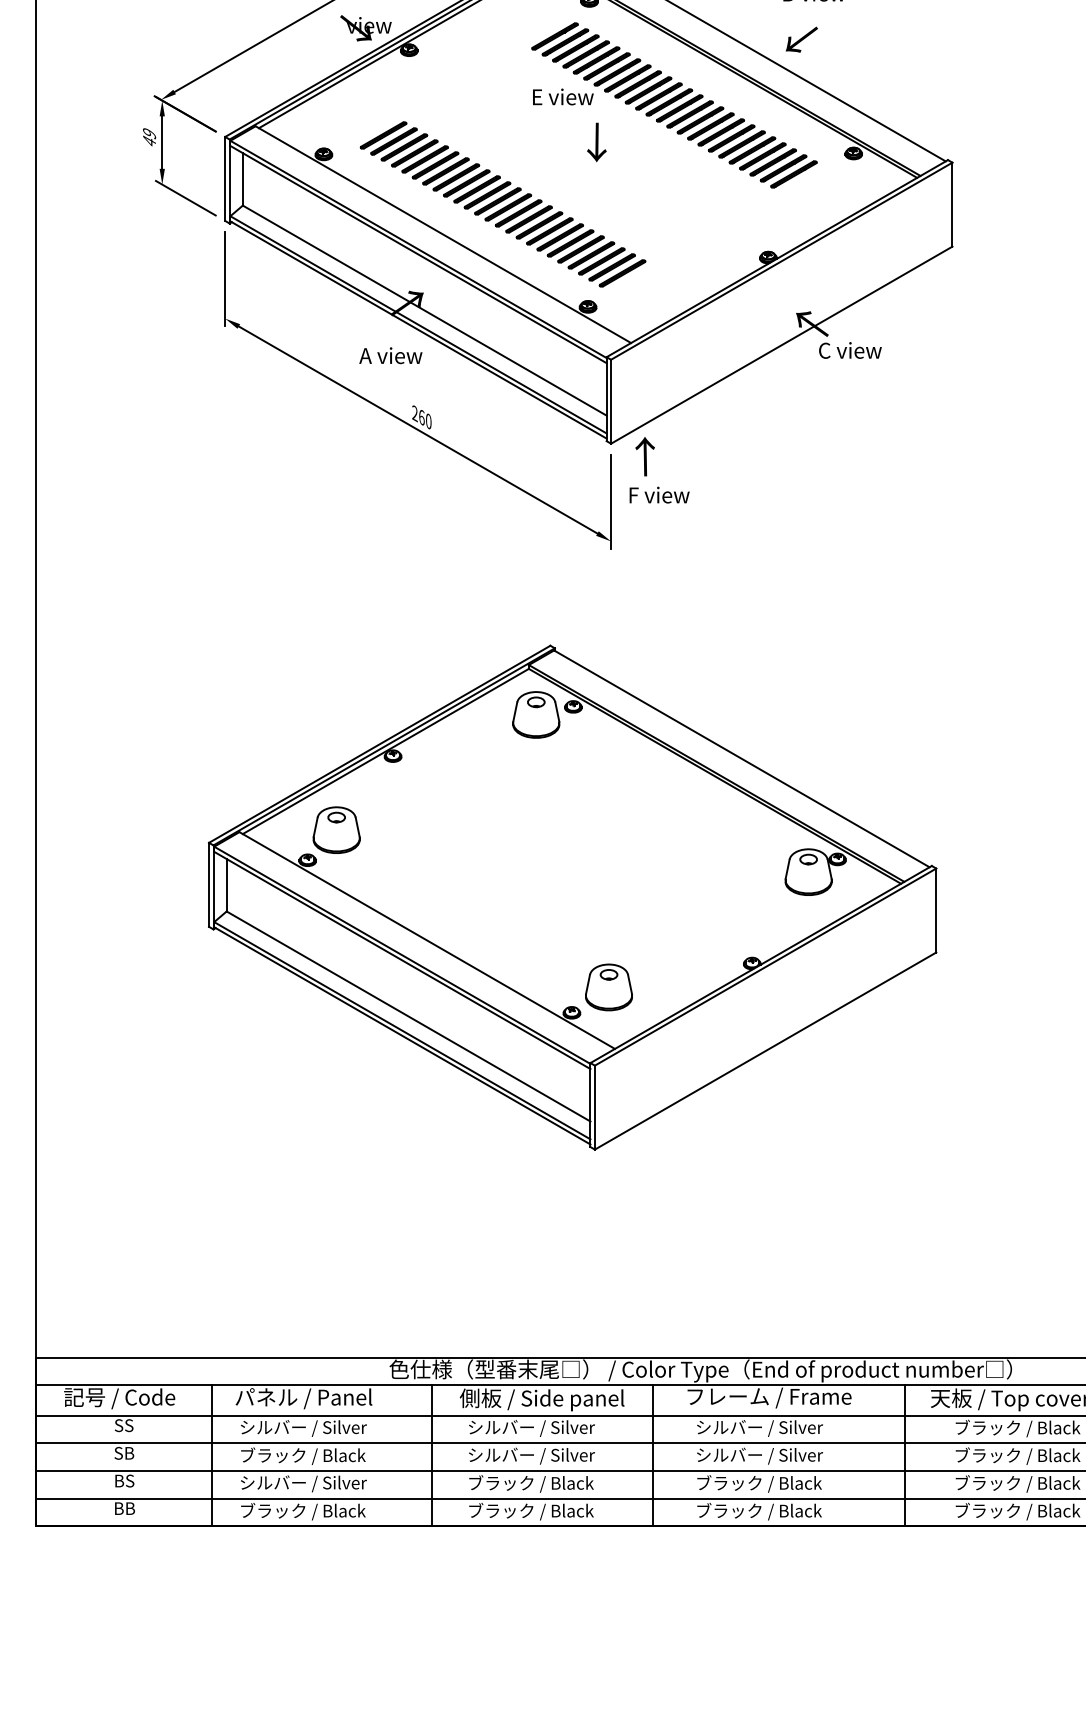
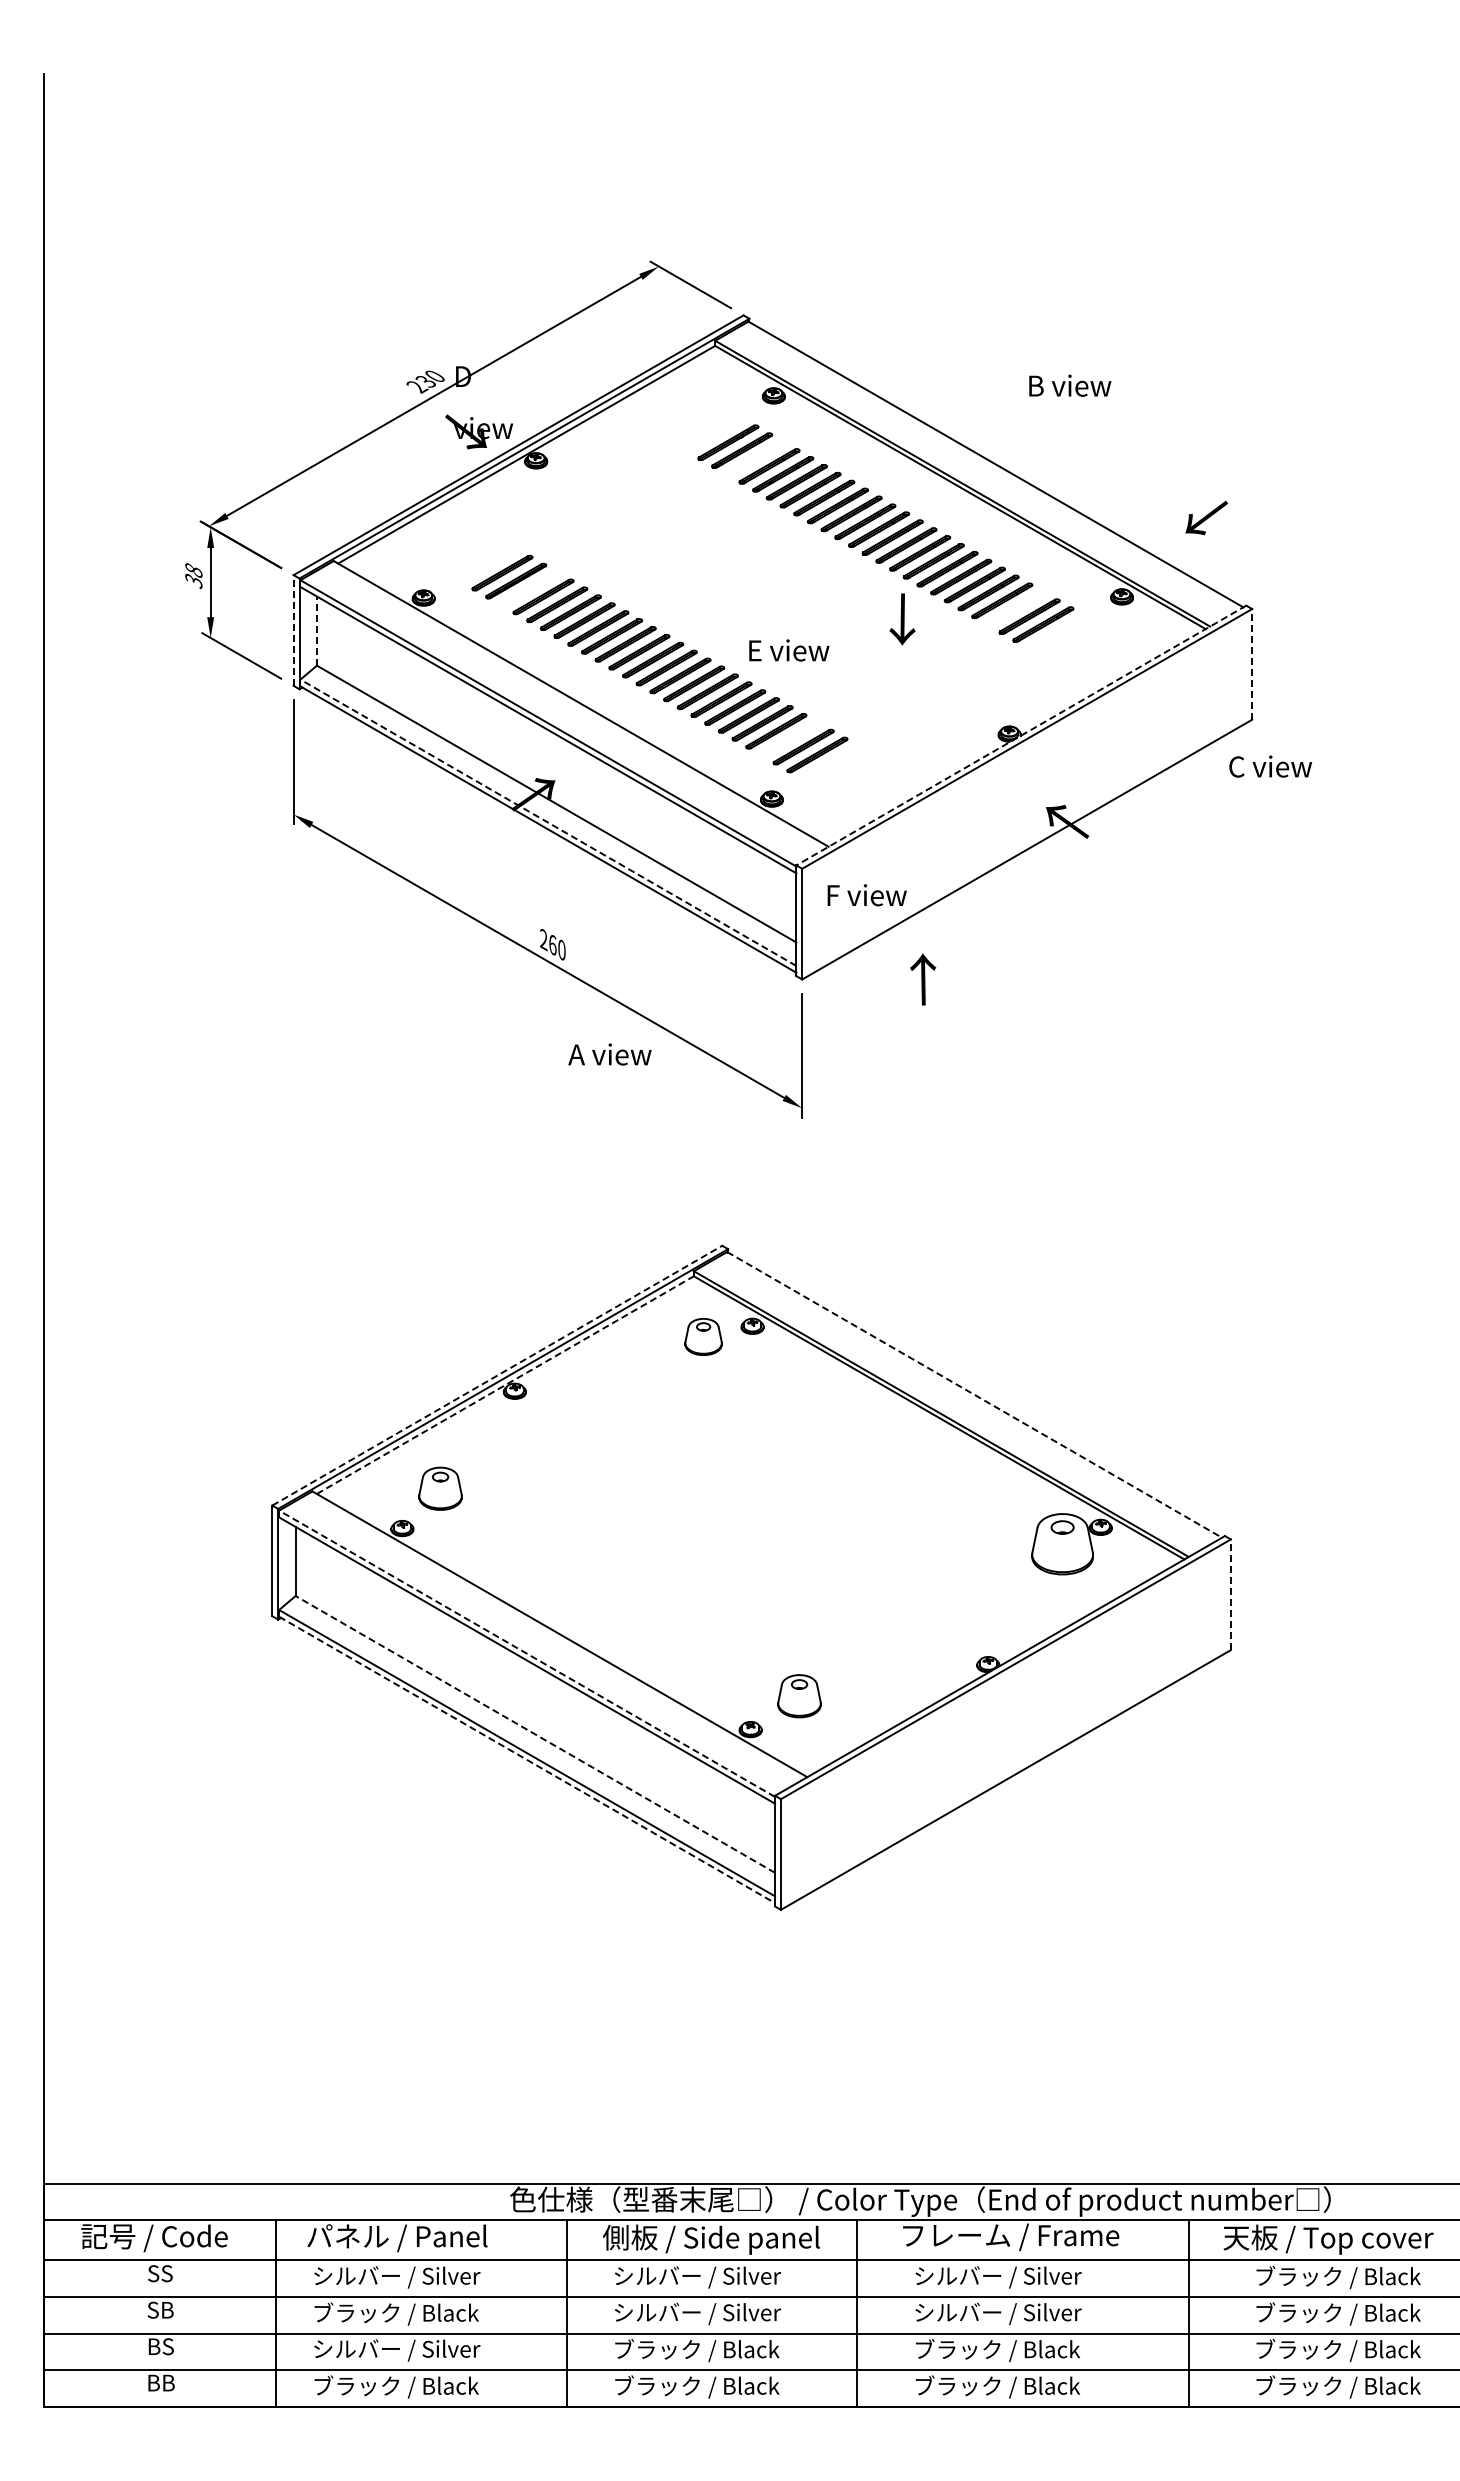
text: (801, 39) -> (1206, 517), moved
part: (575, 48) -> (755, 458), removed
text: (563, 97) -> (789, 650), moved
text: (149, 137) -> (193, 576), 49 -> 38
text: (596, 142) -> (902, 619), moved
part: (404, 147) -> (529, 588), removed
part: (772, 162) -> (1015, 608), removed
line: (225, 178) -> (293, 630), solid -> dashed
line: (243, 179) -> (317, 631), solid -> dashed
line: (952, 203) -> (1252, 663), solid -> dashed
line: (777, 258) -> (1021, 735), solid -> dashed
part: (602, 260) -> (790, 738), removed
line: (418, 324) -> (548, 822), solid -> dashed
text: (850, 350) -> (1270, 766), moved
text: (390, 355) -> (609, 1054), moved
text: (645, 456) -> (923, 979), moved
text: (659, 495) -> (866, 895), moved
part: (536, 714) -> (703, 1336), size x0.6
line: (379, 744) -> (497, 1375), solid -> dashed
line: (385, 751) -> (505, 1385), solid -> dashed
line: (741, 758) -> (974, 1394), solid -> dashed
part: (336, 829) -> (440, 1488), size x0.7
line: (936, 910) -> (1230, 1594), solid -> dashed
line: (401, 955) -> (526, 1653), solid -> dashed
part: (609, 987) -> (799, 1696), size x0.7
line: (408, 1016) -> (535, 1734), solid -> dashed
line: (402, 1036) -> (527, 1760), solid -> dashed

